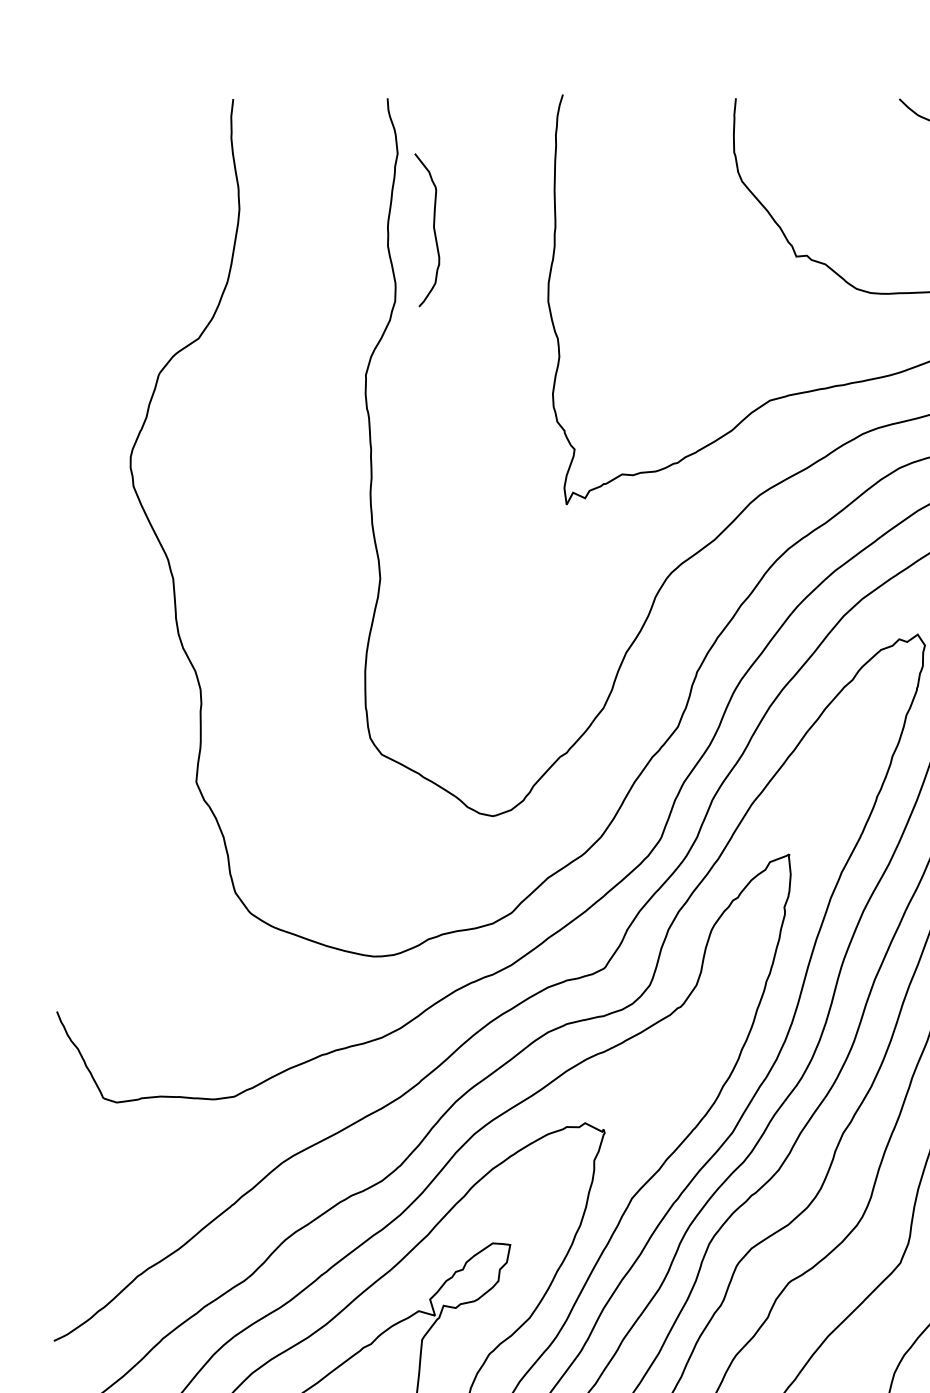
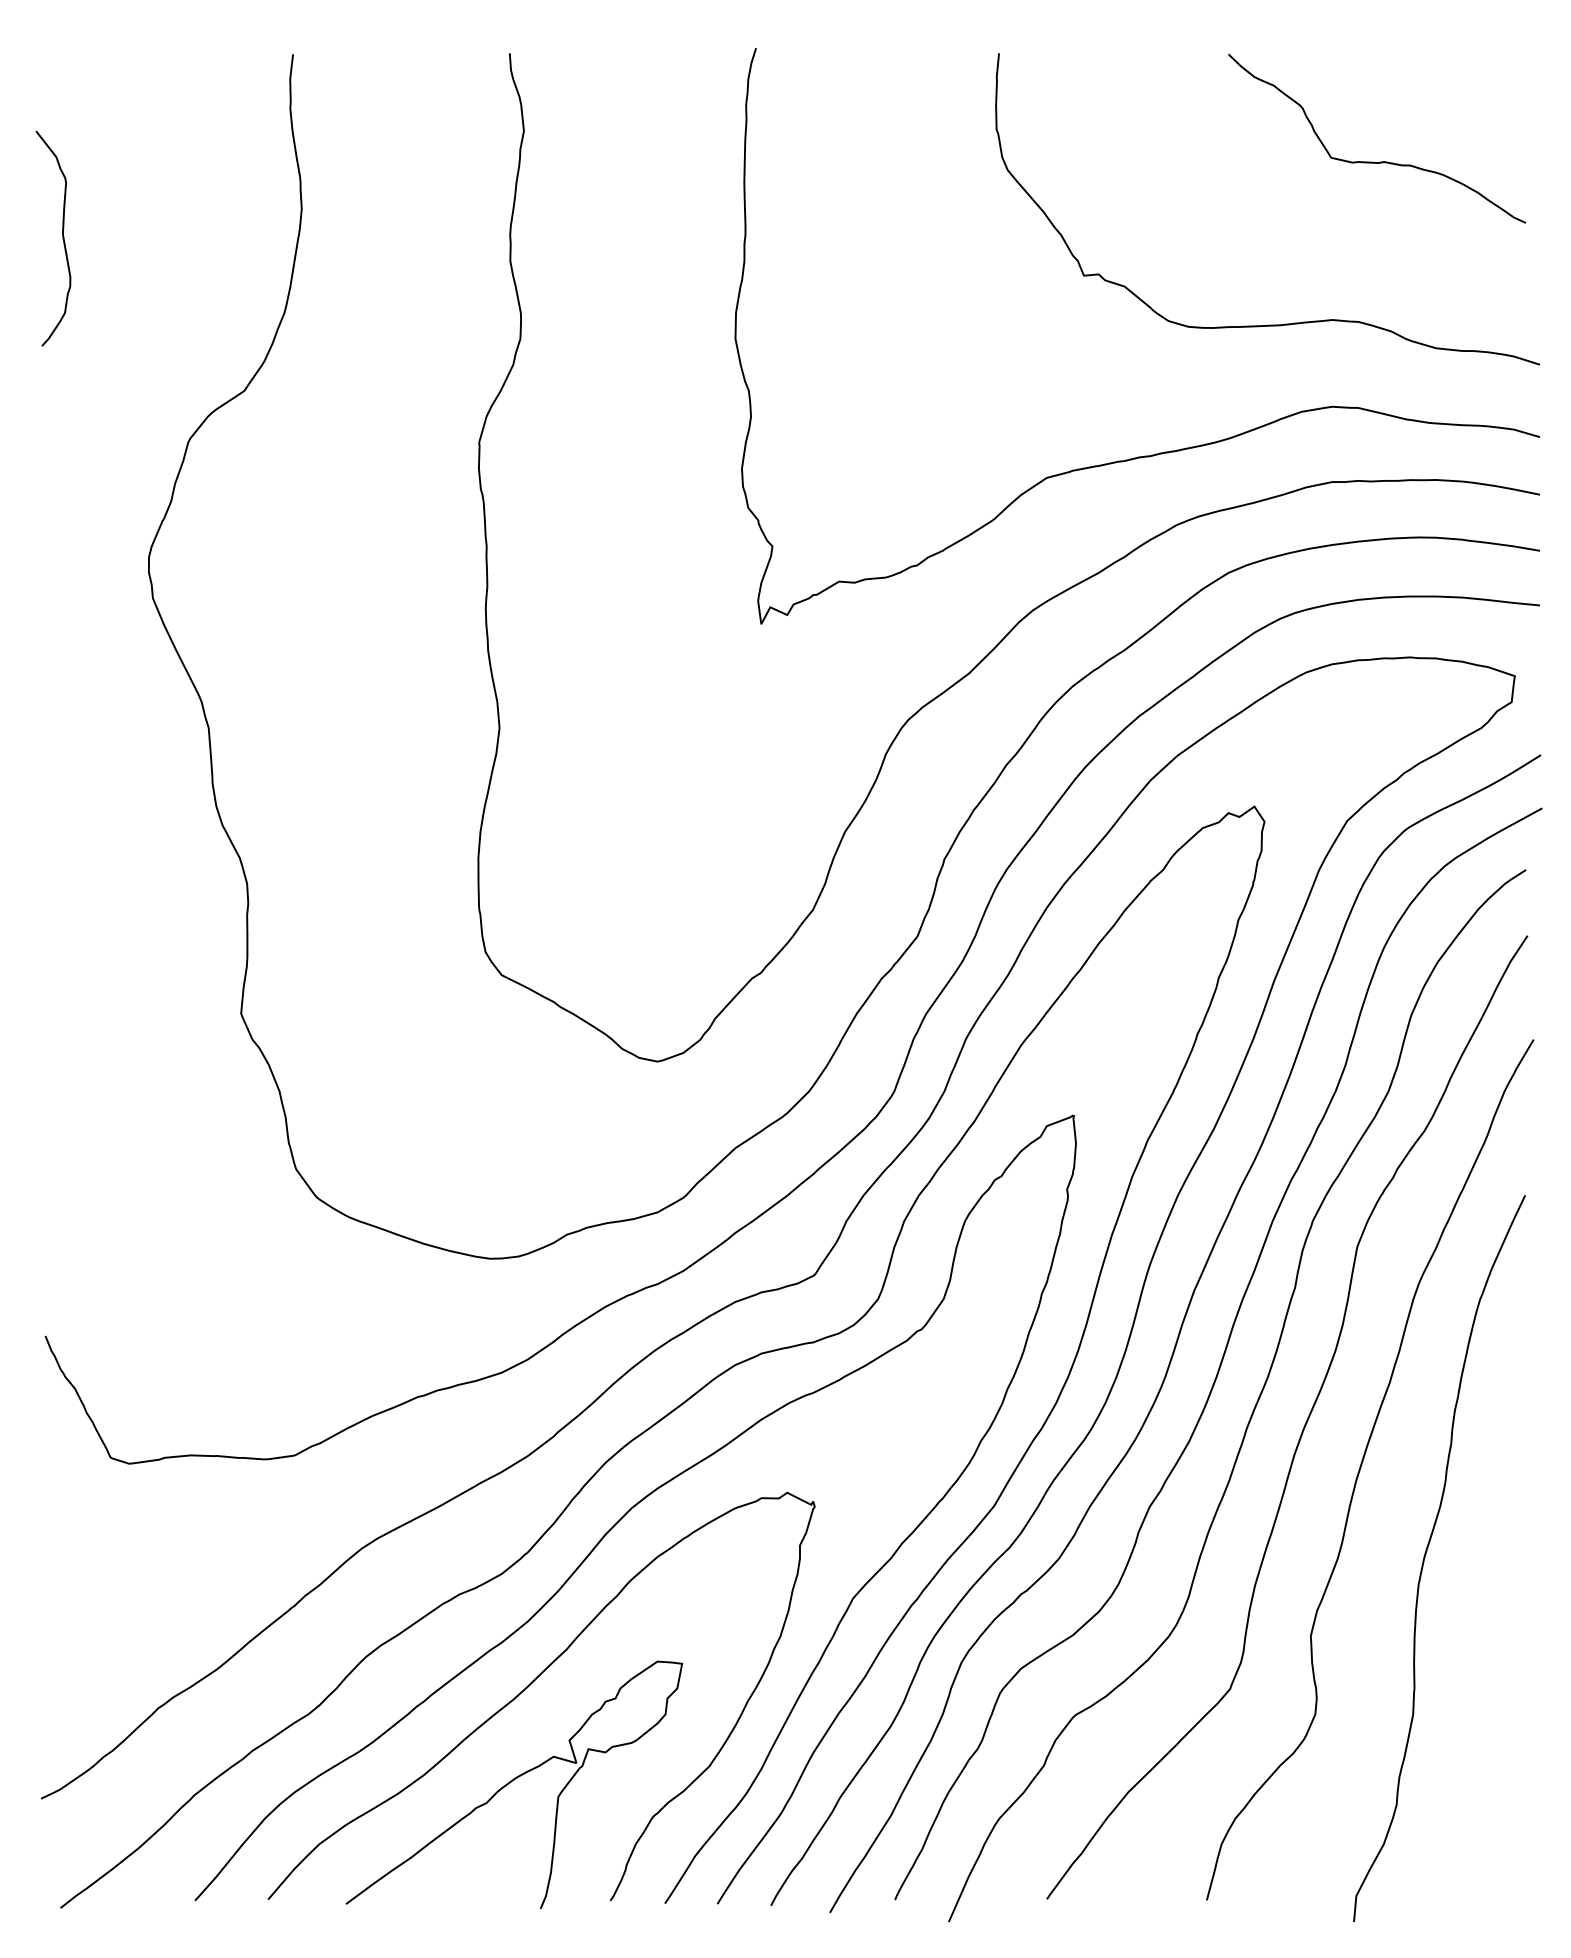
curve: (433, 230) -> (62, 238), moved

